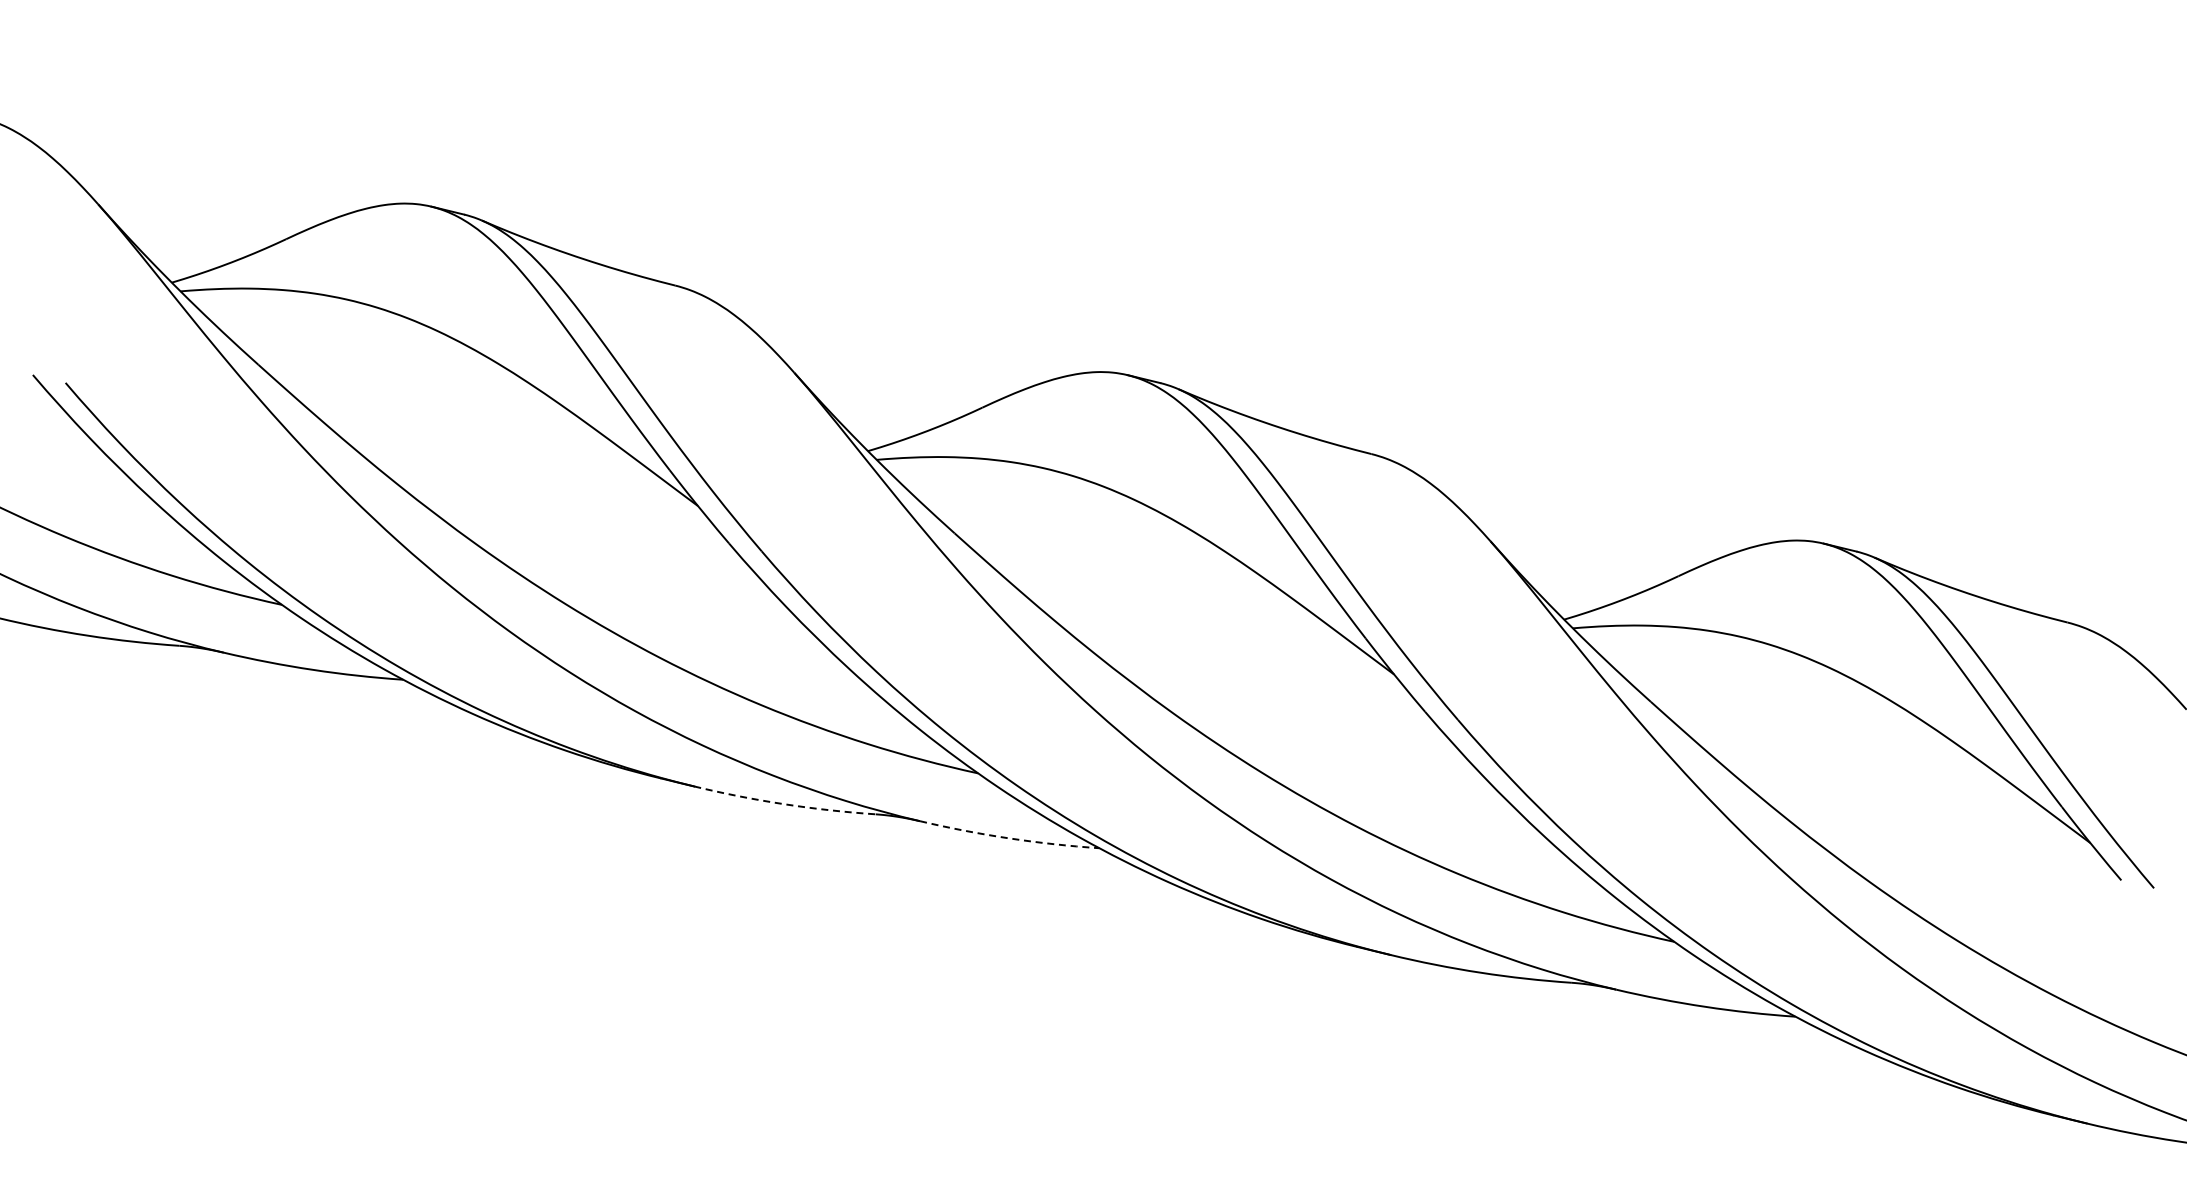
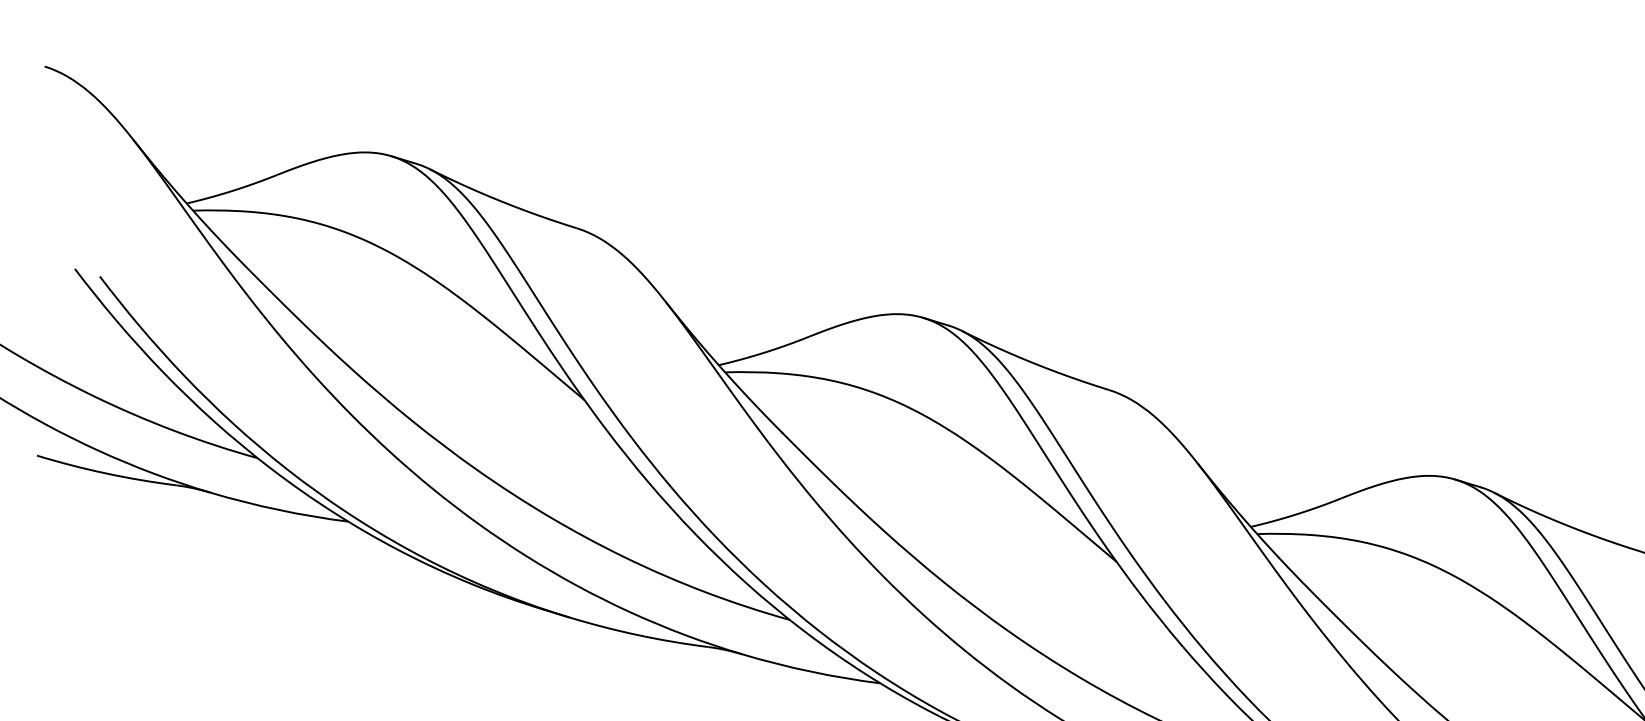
arc: (784, 804) -> (638, 635), dashed -> solid
arc: (1009, 838) -> (811, 671), dashed -> solid

